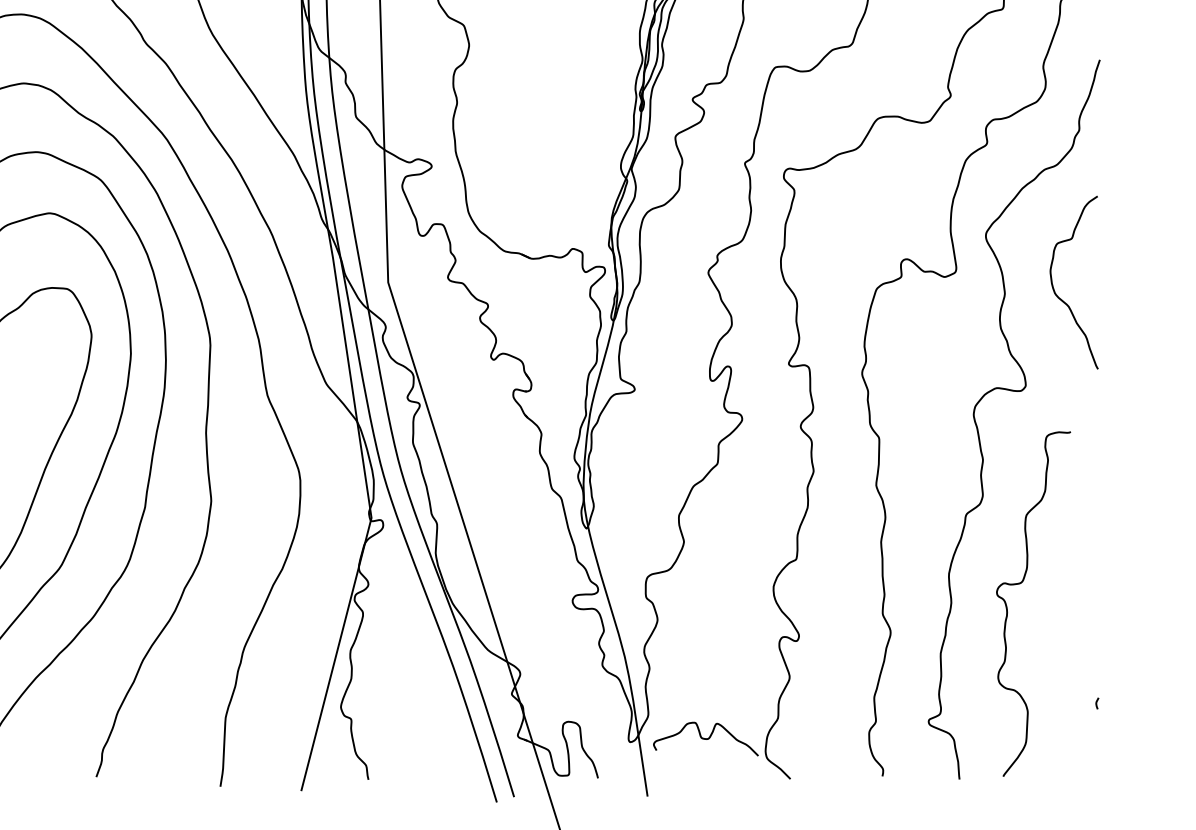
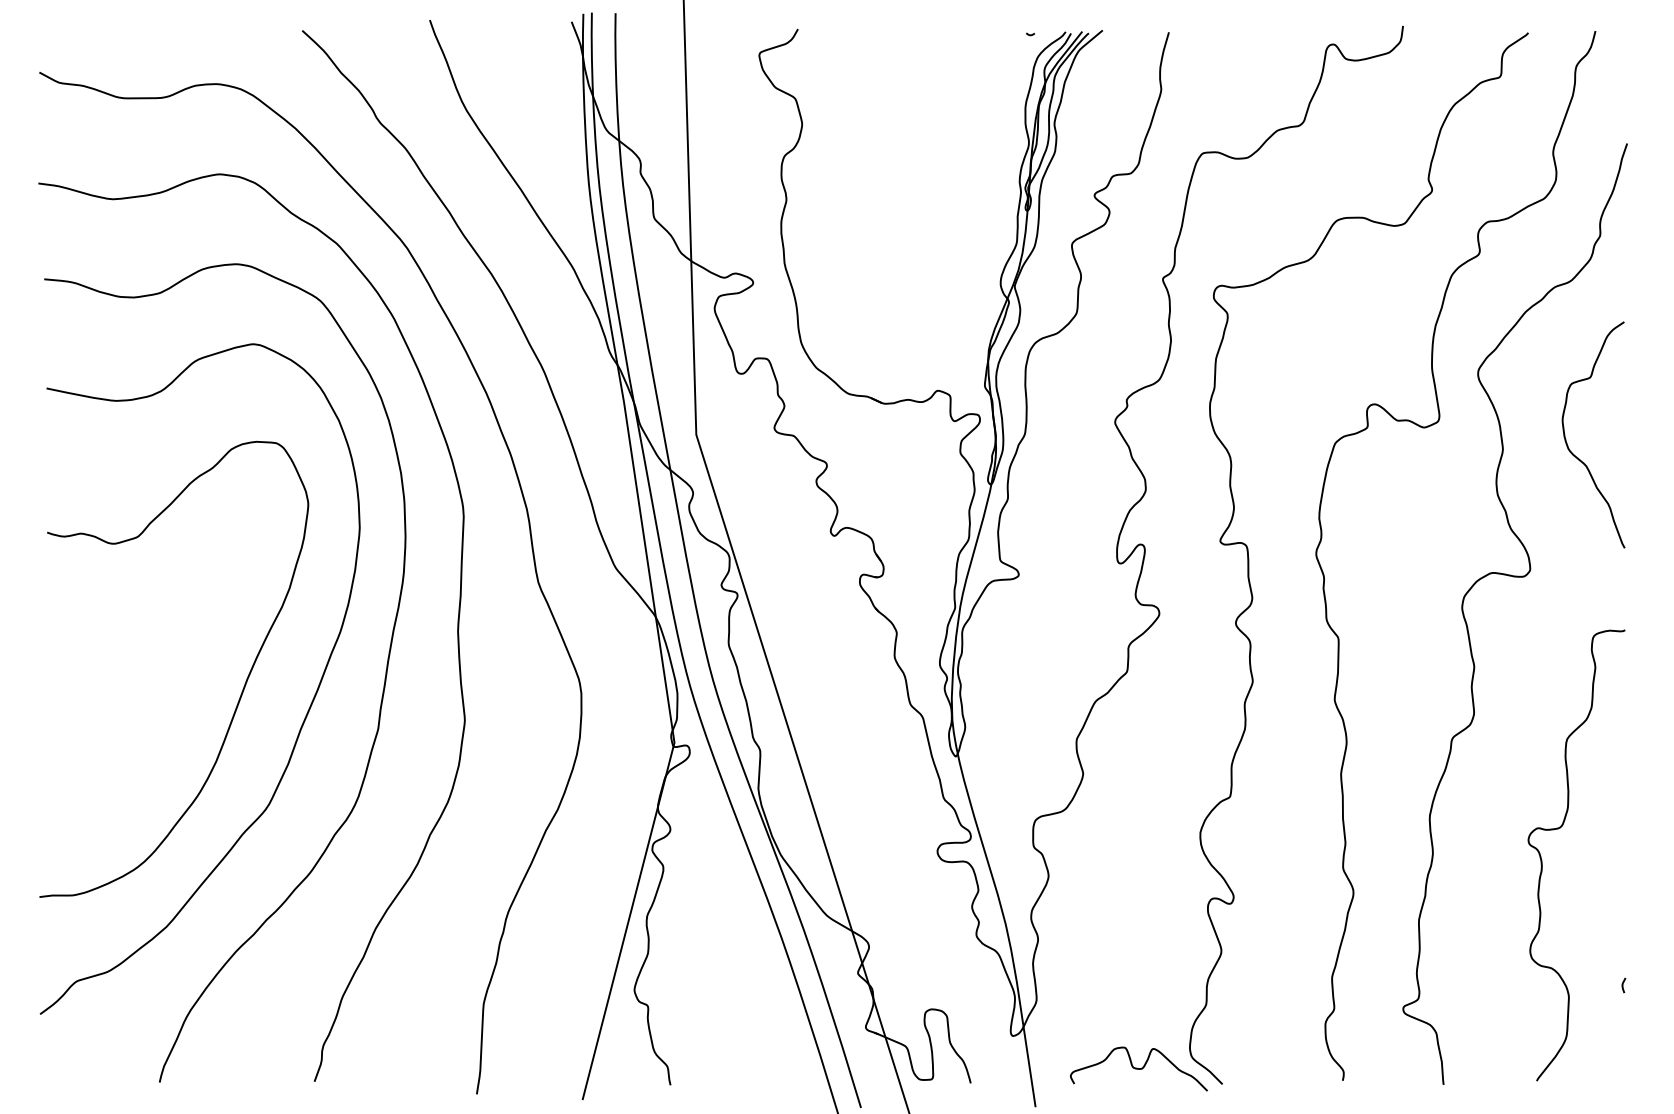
curve: (1021, 583) -> (1560, 828), moved
curve: (705, 738) -> (1138, 1068), moved

